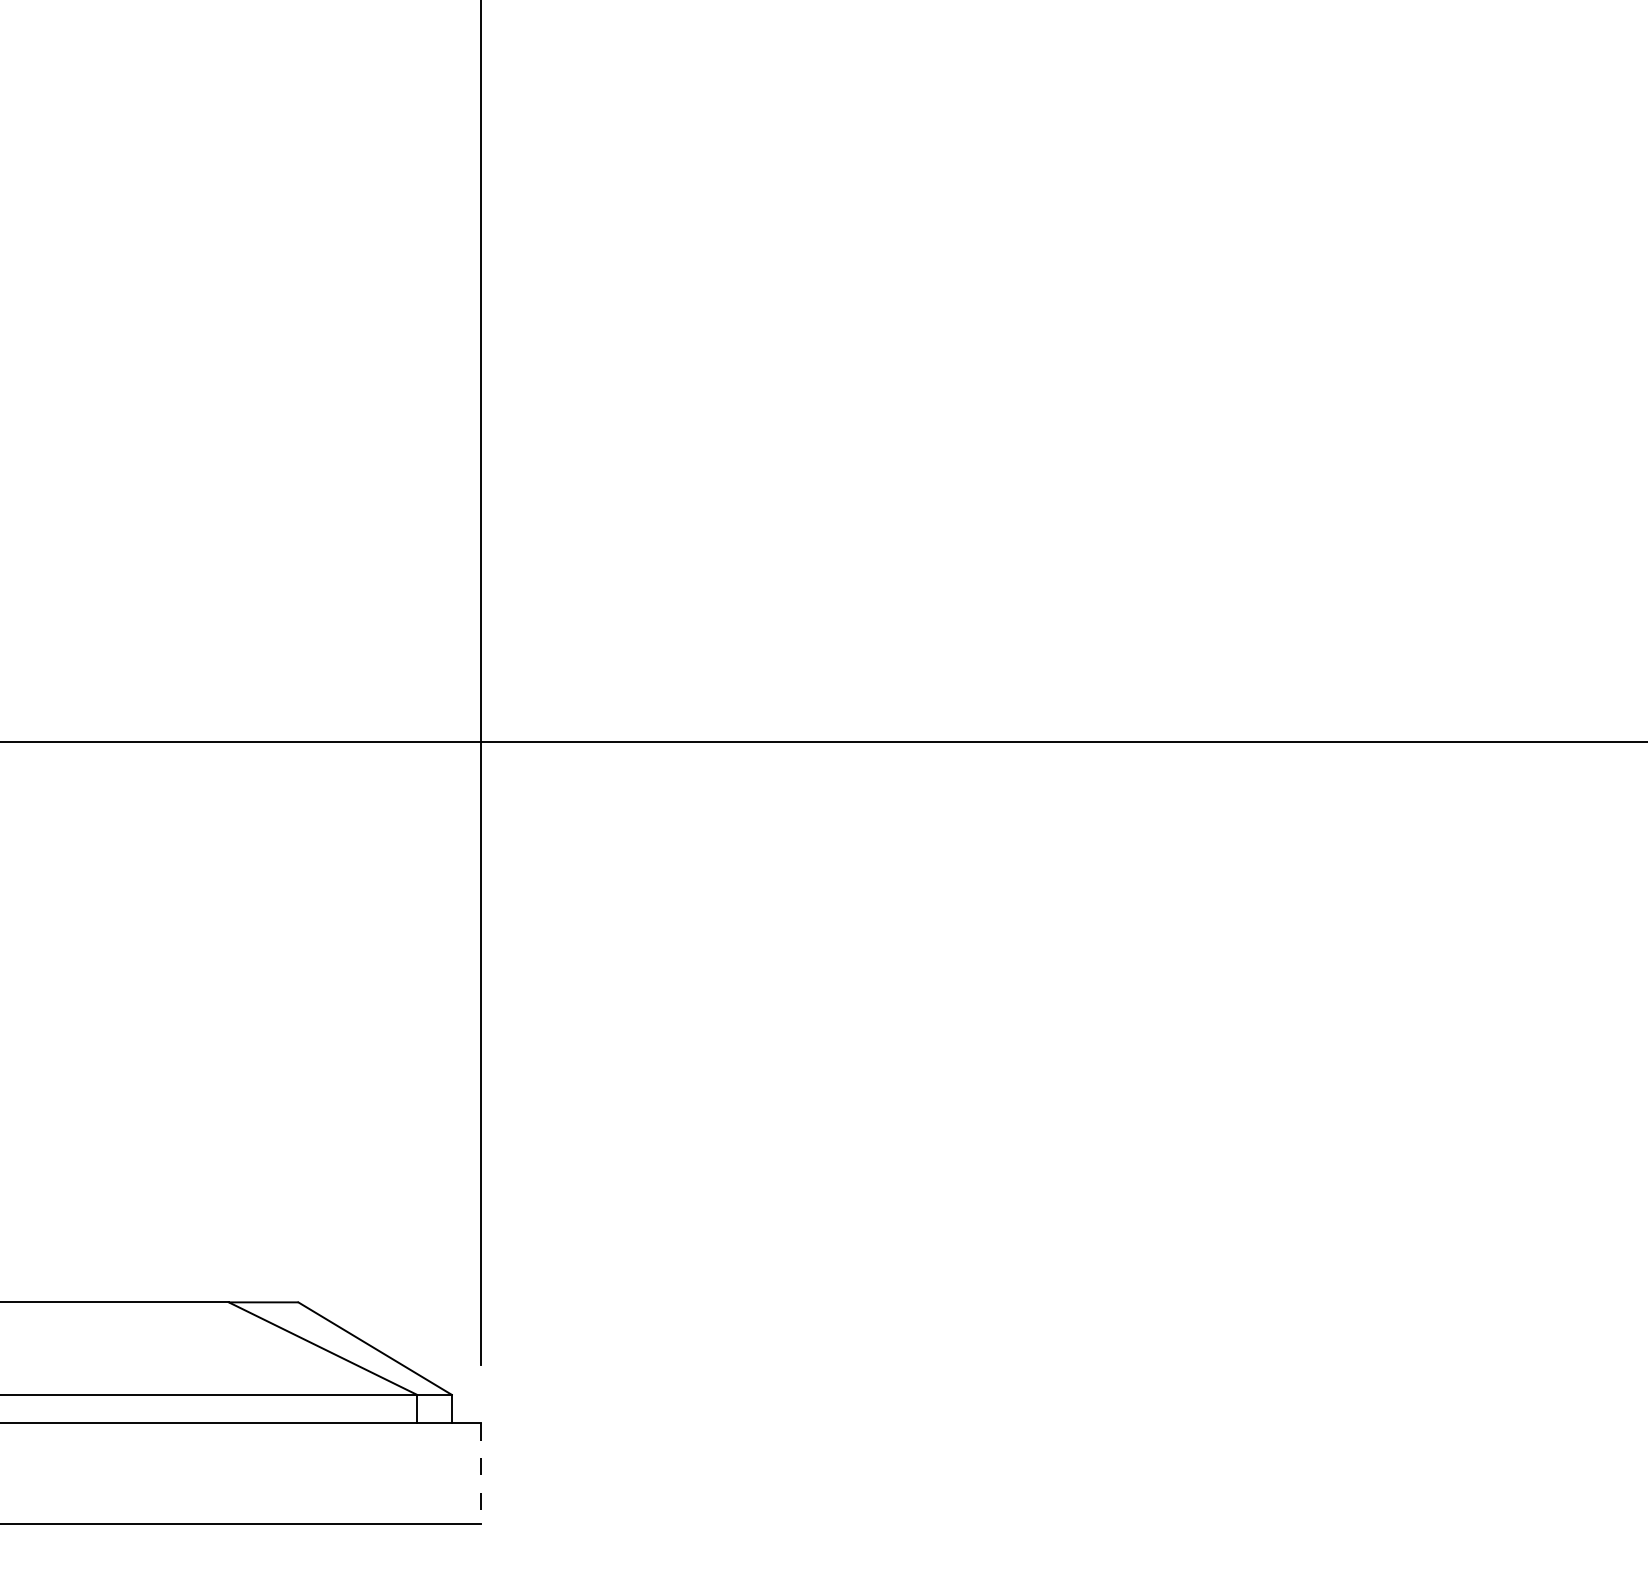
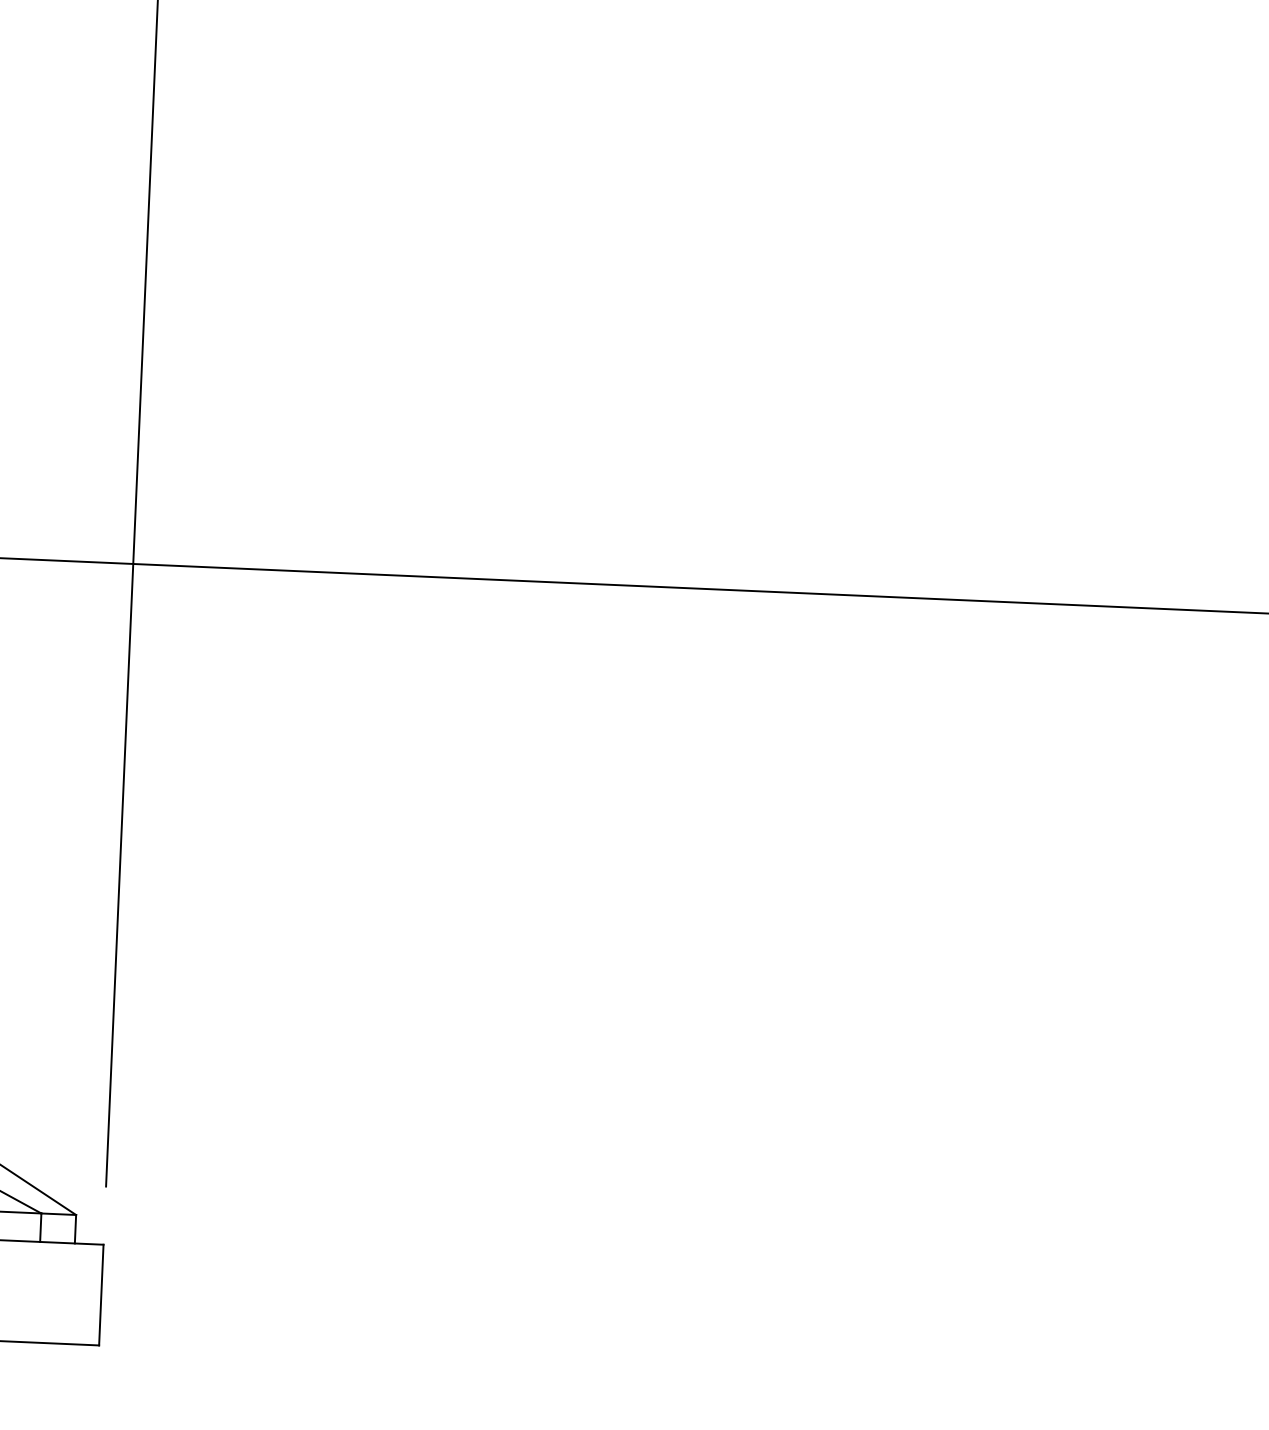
line: (480, 1474) -> (101, 1295), dashed -> solid

